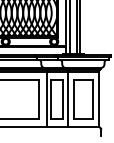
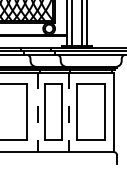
line: (46, 99) -> (38, 111), solid -> dashed
line: (67, 99) -> (68, 111), solid -> dashed

